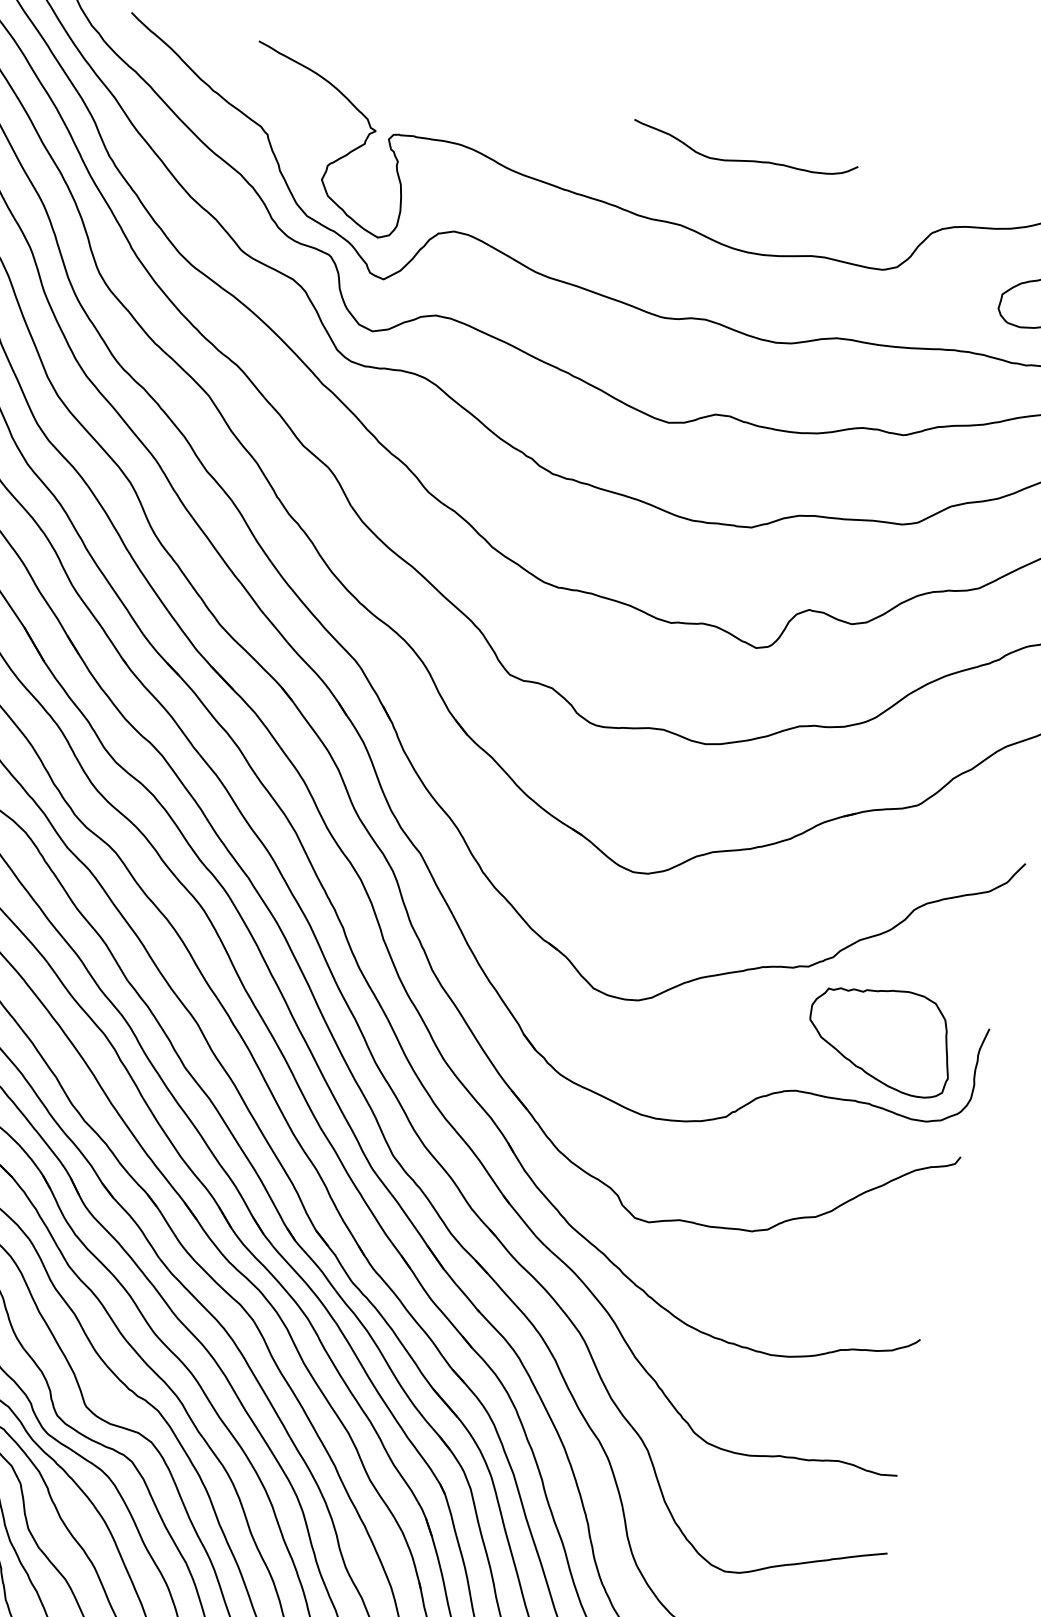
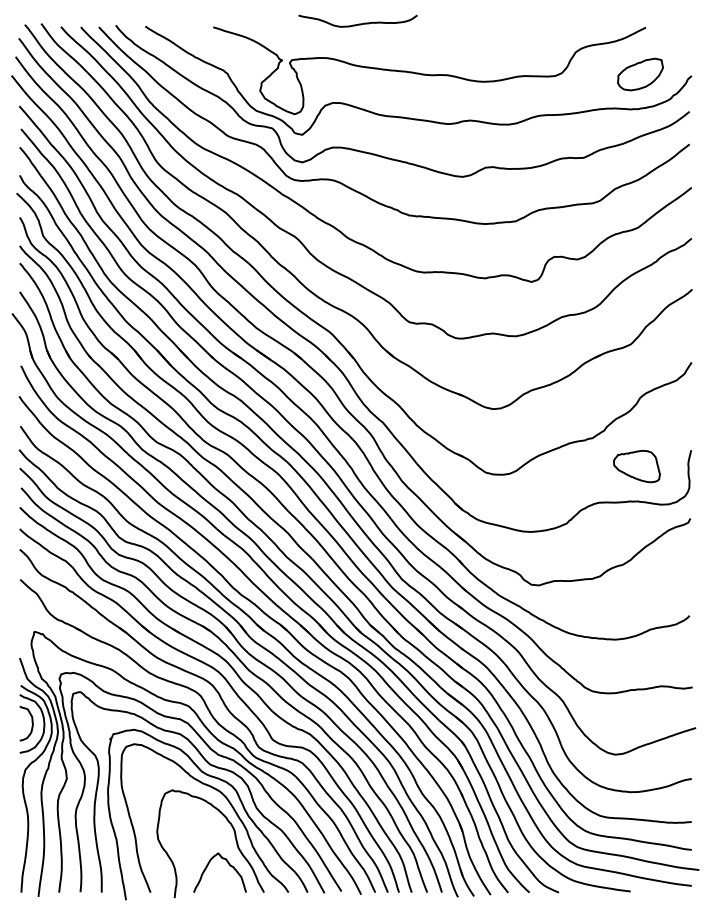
curve: (744, 158) -> (358, 23), moved
part: (880, 1037) -> (636, 466), size x0.6

